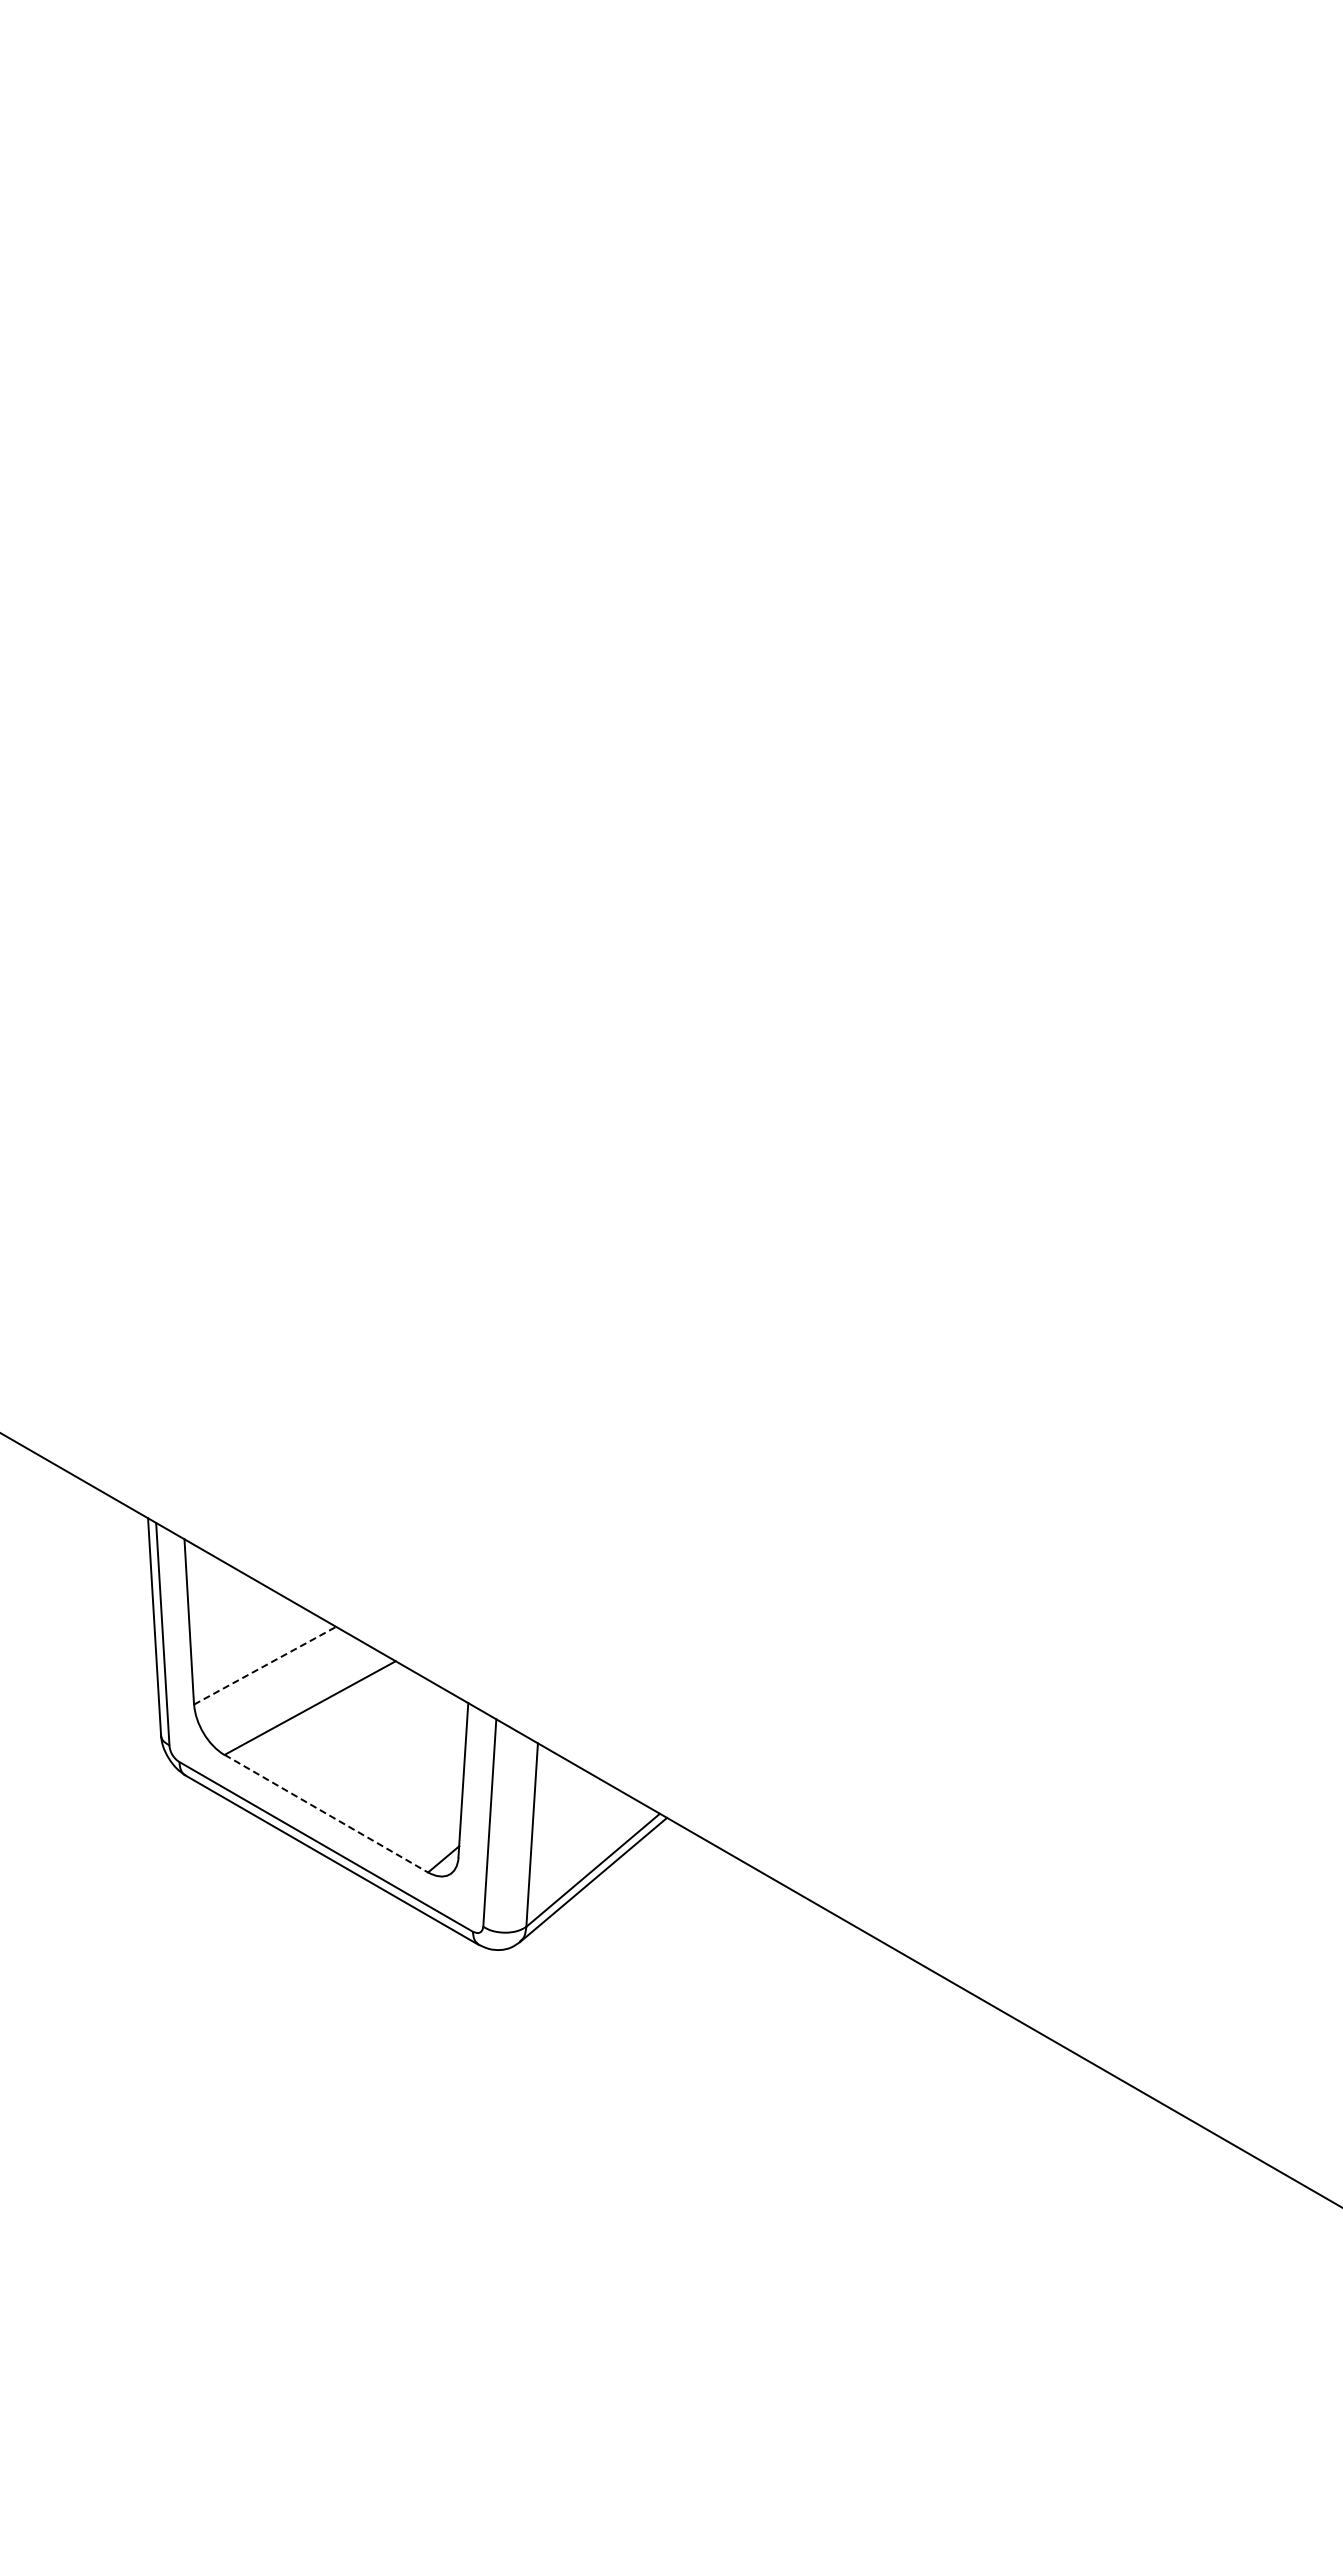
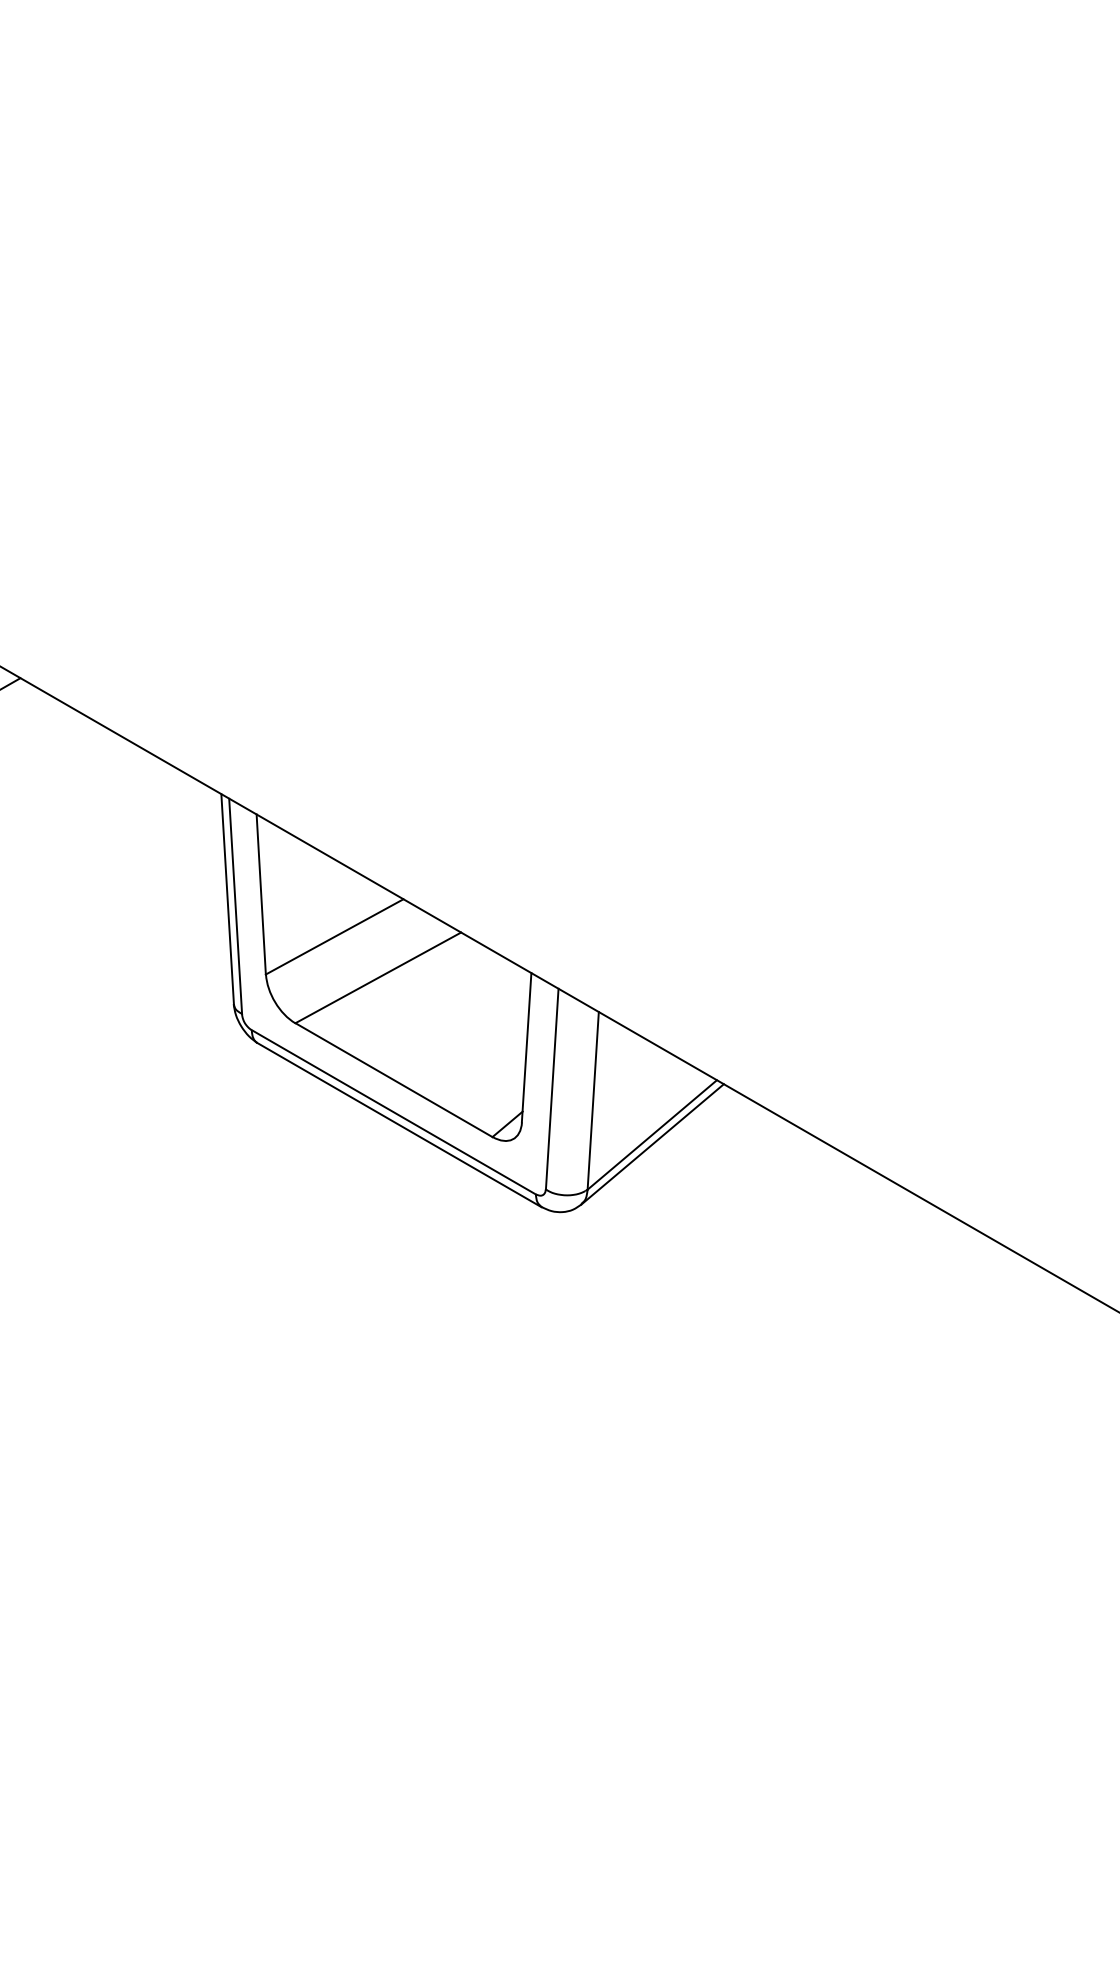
line: (265, 1665) -> (335, 936), dashed -> solid
line: (326, 1813) -> (394, 1079), dashed -> solid

